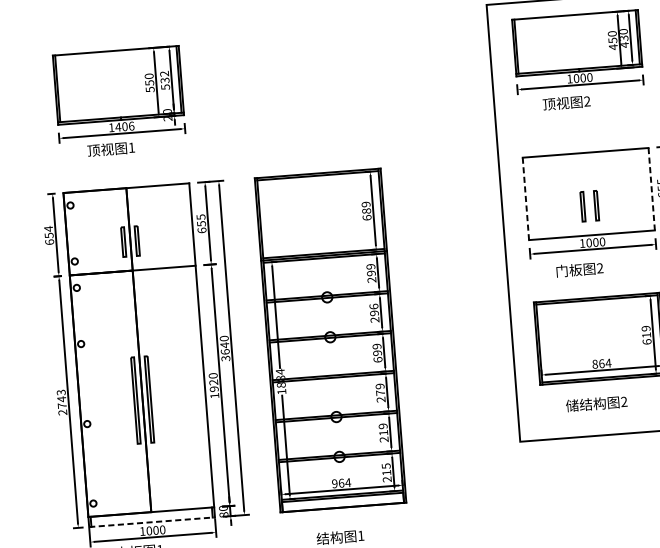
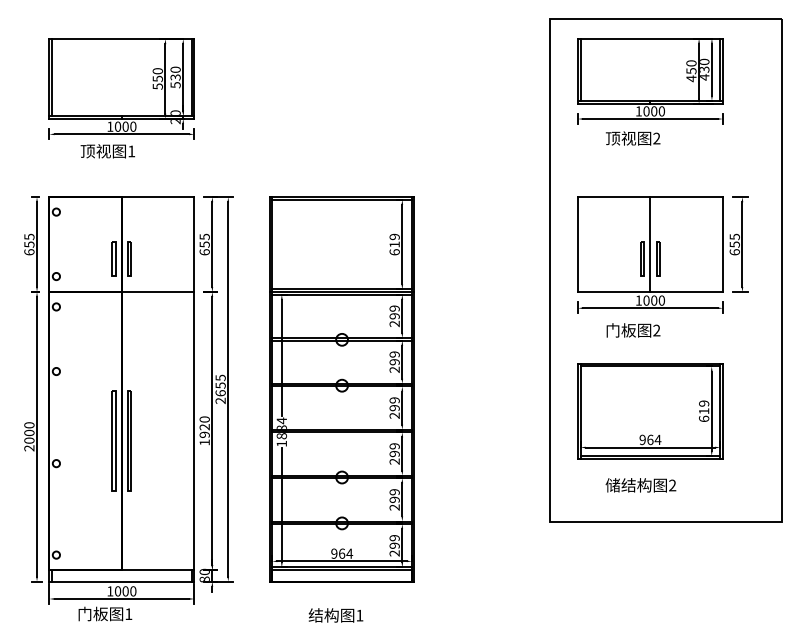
text: (164, 73) -> (175, 69), 532 -> 530
text: (124, 126) -> (125, 126), 1406 -> 1000
line: (651, 189) -> (722, 245), dashed -> solid
line: (588, 193) -> (650, 244), added
line: (526, 199) -> (578, 245), dashed -> solid
text: (366, 211) -> (394, 244), 689 -> 619
text: (48, 228) -> (29, 236), 654 -> 655
text: (373, 306) -> (394, 354), 296 -> 299
text: (224, 348) -> (220, 389), 3640 -> 2655
text: (377, 359) -> (394, 415), 699 -> 299
text: (595, 364) -> (642, 440), 864 -> 964
text: (380, 392) -> (394, 453), 279 -> 299
text: (61, 398) -> (29, 432), 2743 -> 2000
text: (383, 432) -> (394, 499), 219 -> 299
text: (386, 469) -> (394, 541), 215 -> 299
line: (152, 522) -> (122, 581), dashed -> solid

